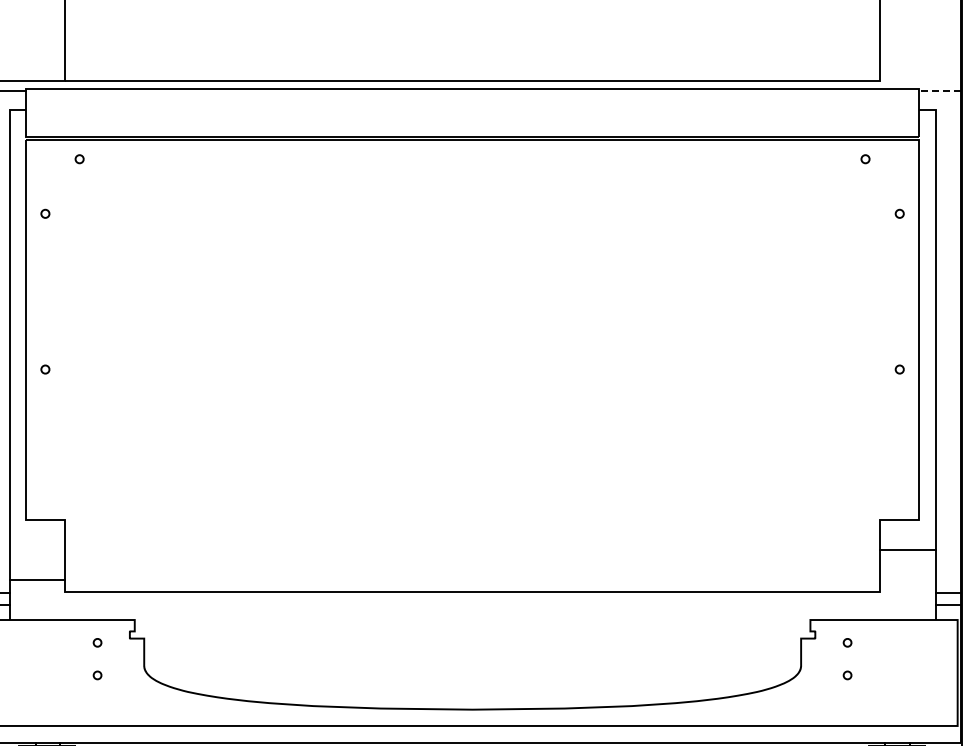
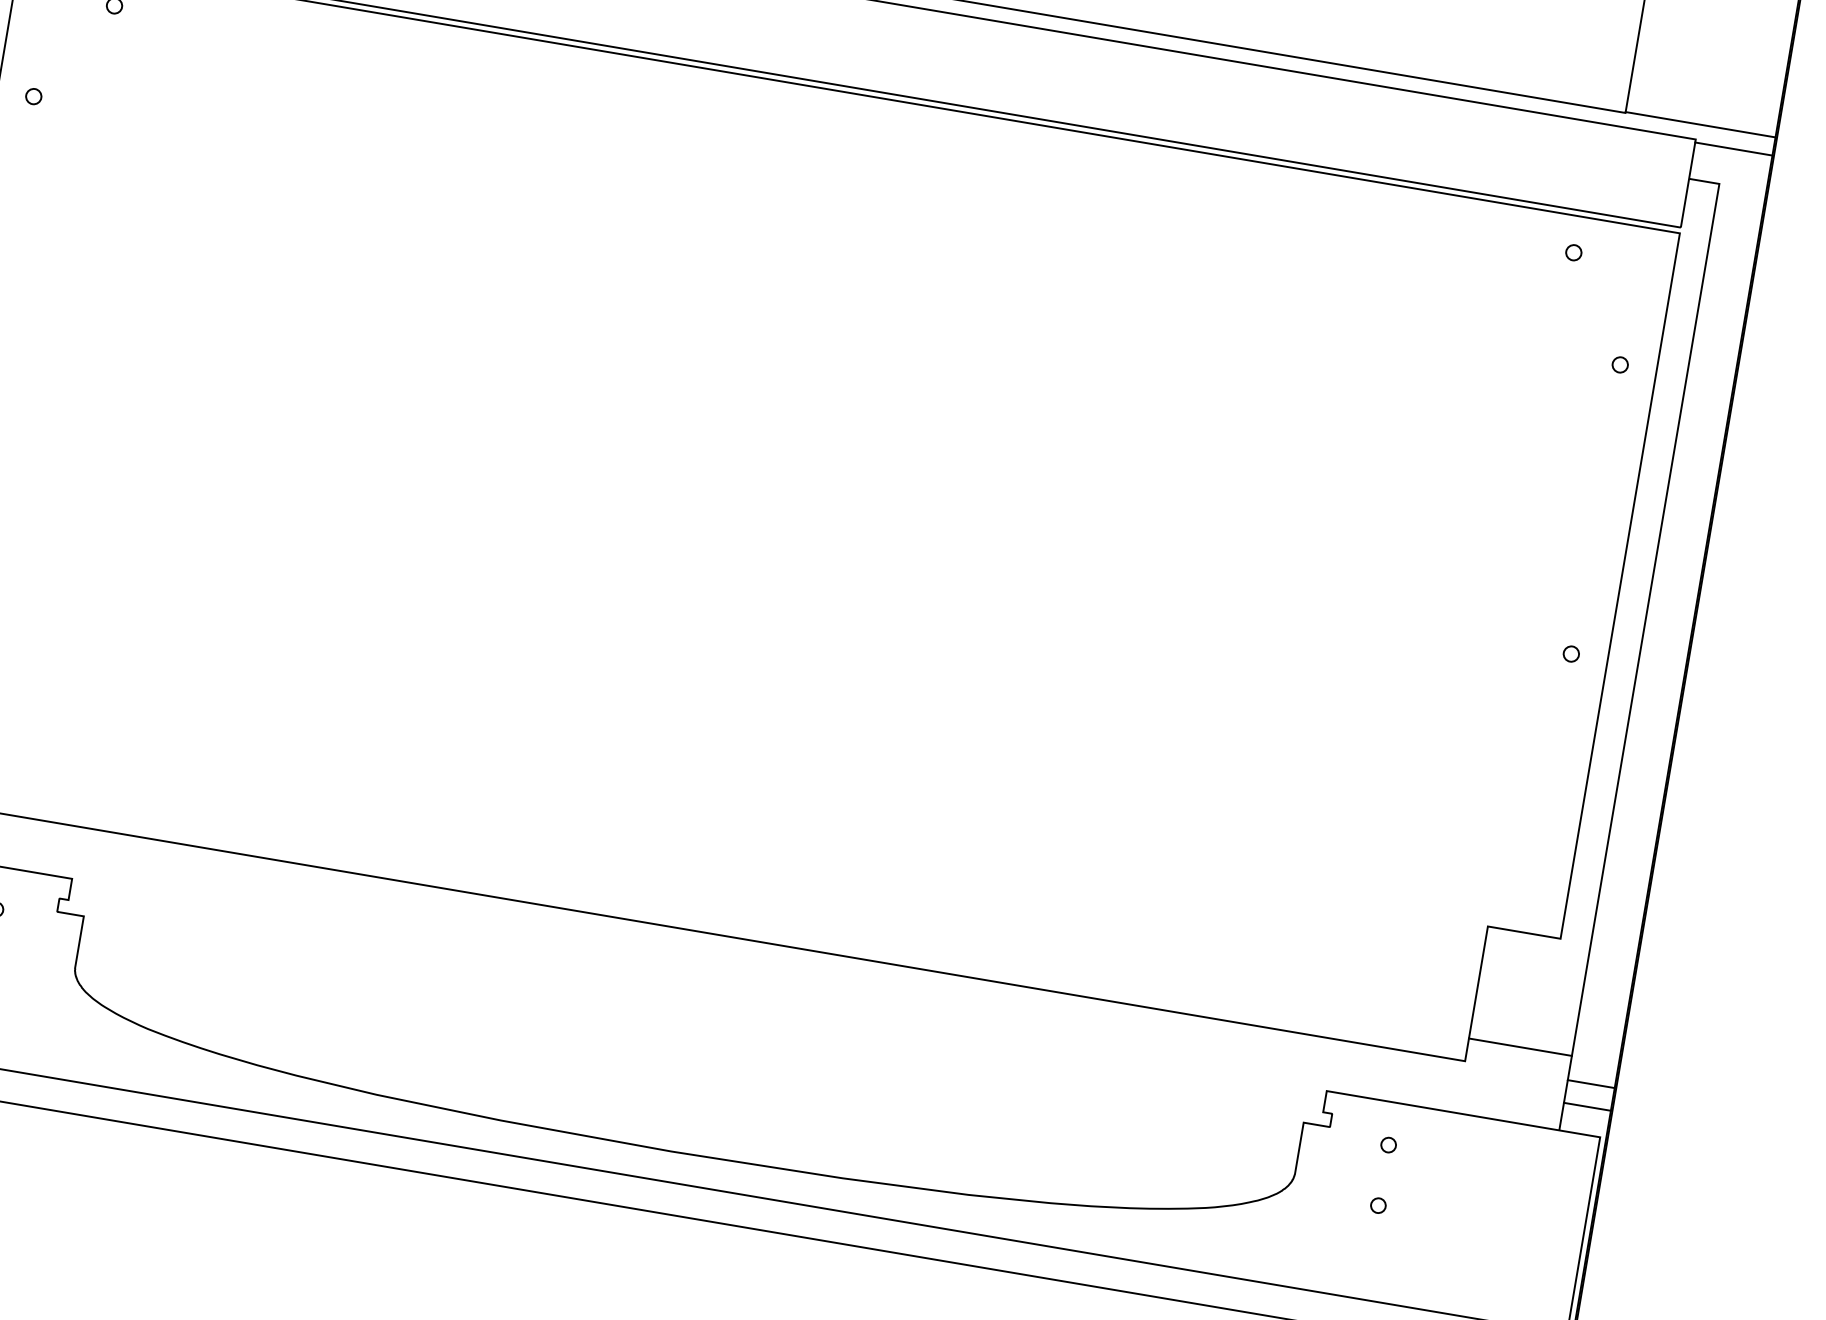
line: (920, 80) -> (1700, 123), added
line: (940, 90) -> (1734, 148), dashed -> solid
line: (907, 549) -> (1519, 1046), moved

